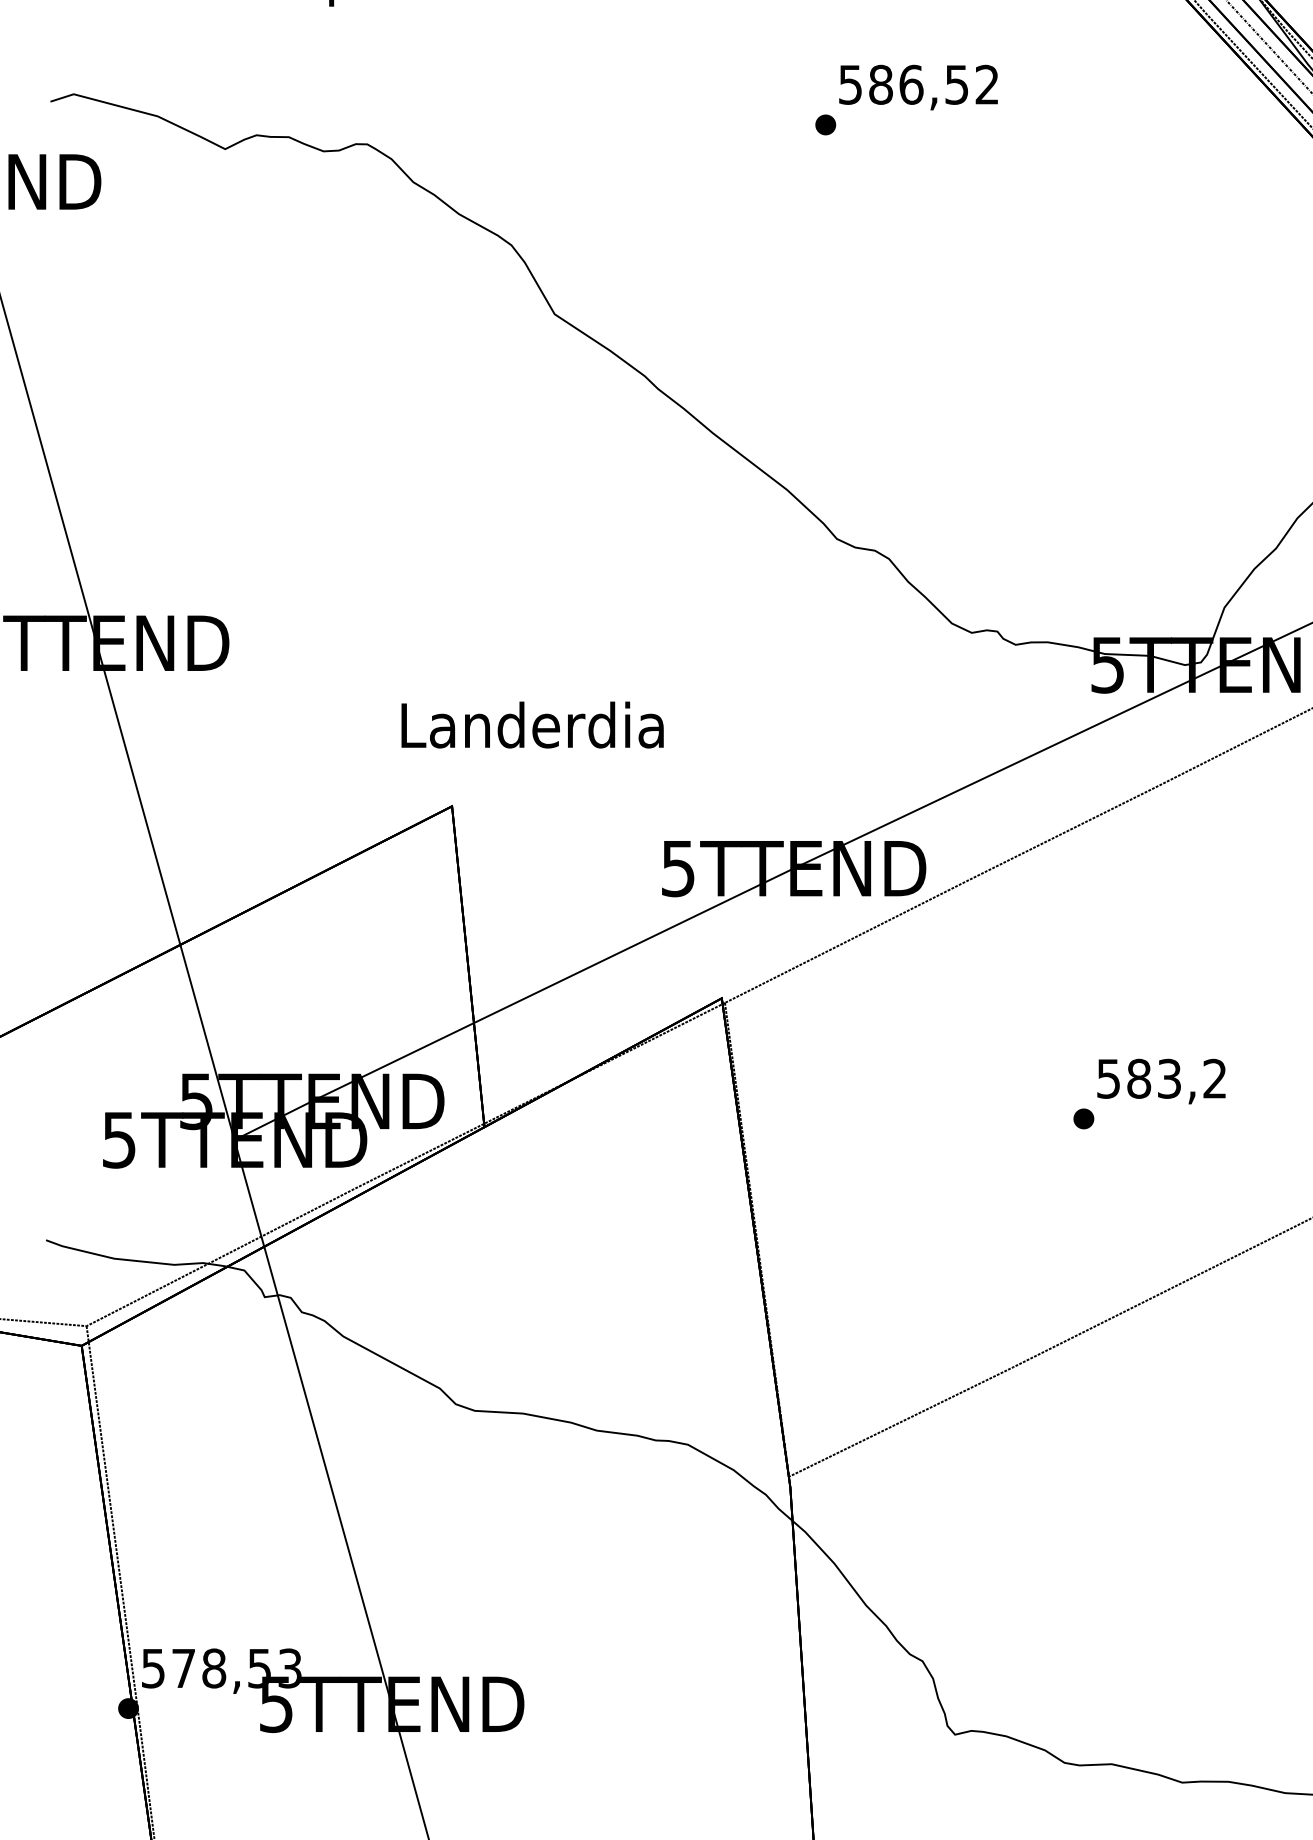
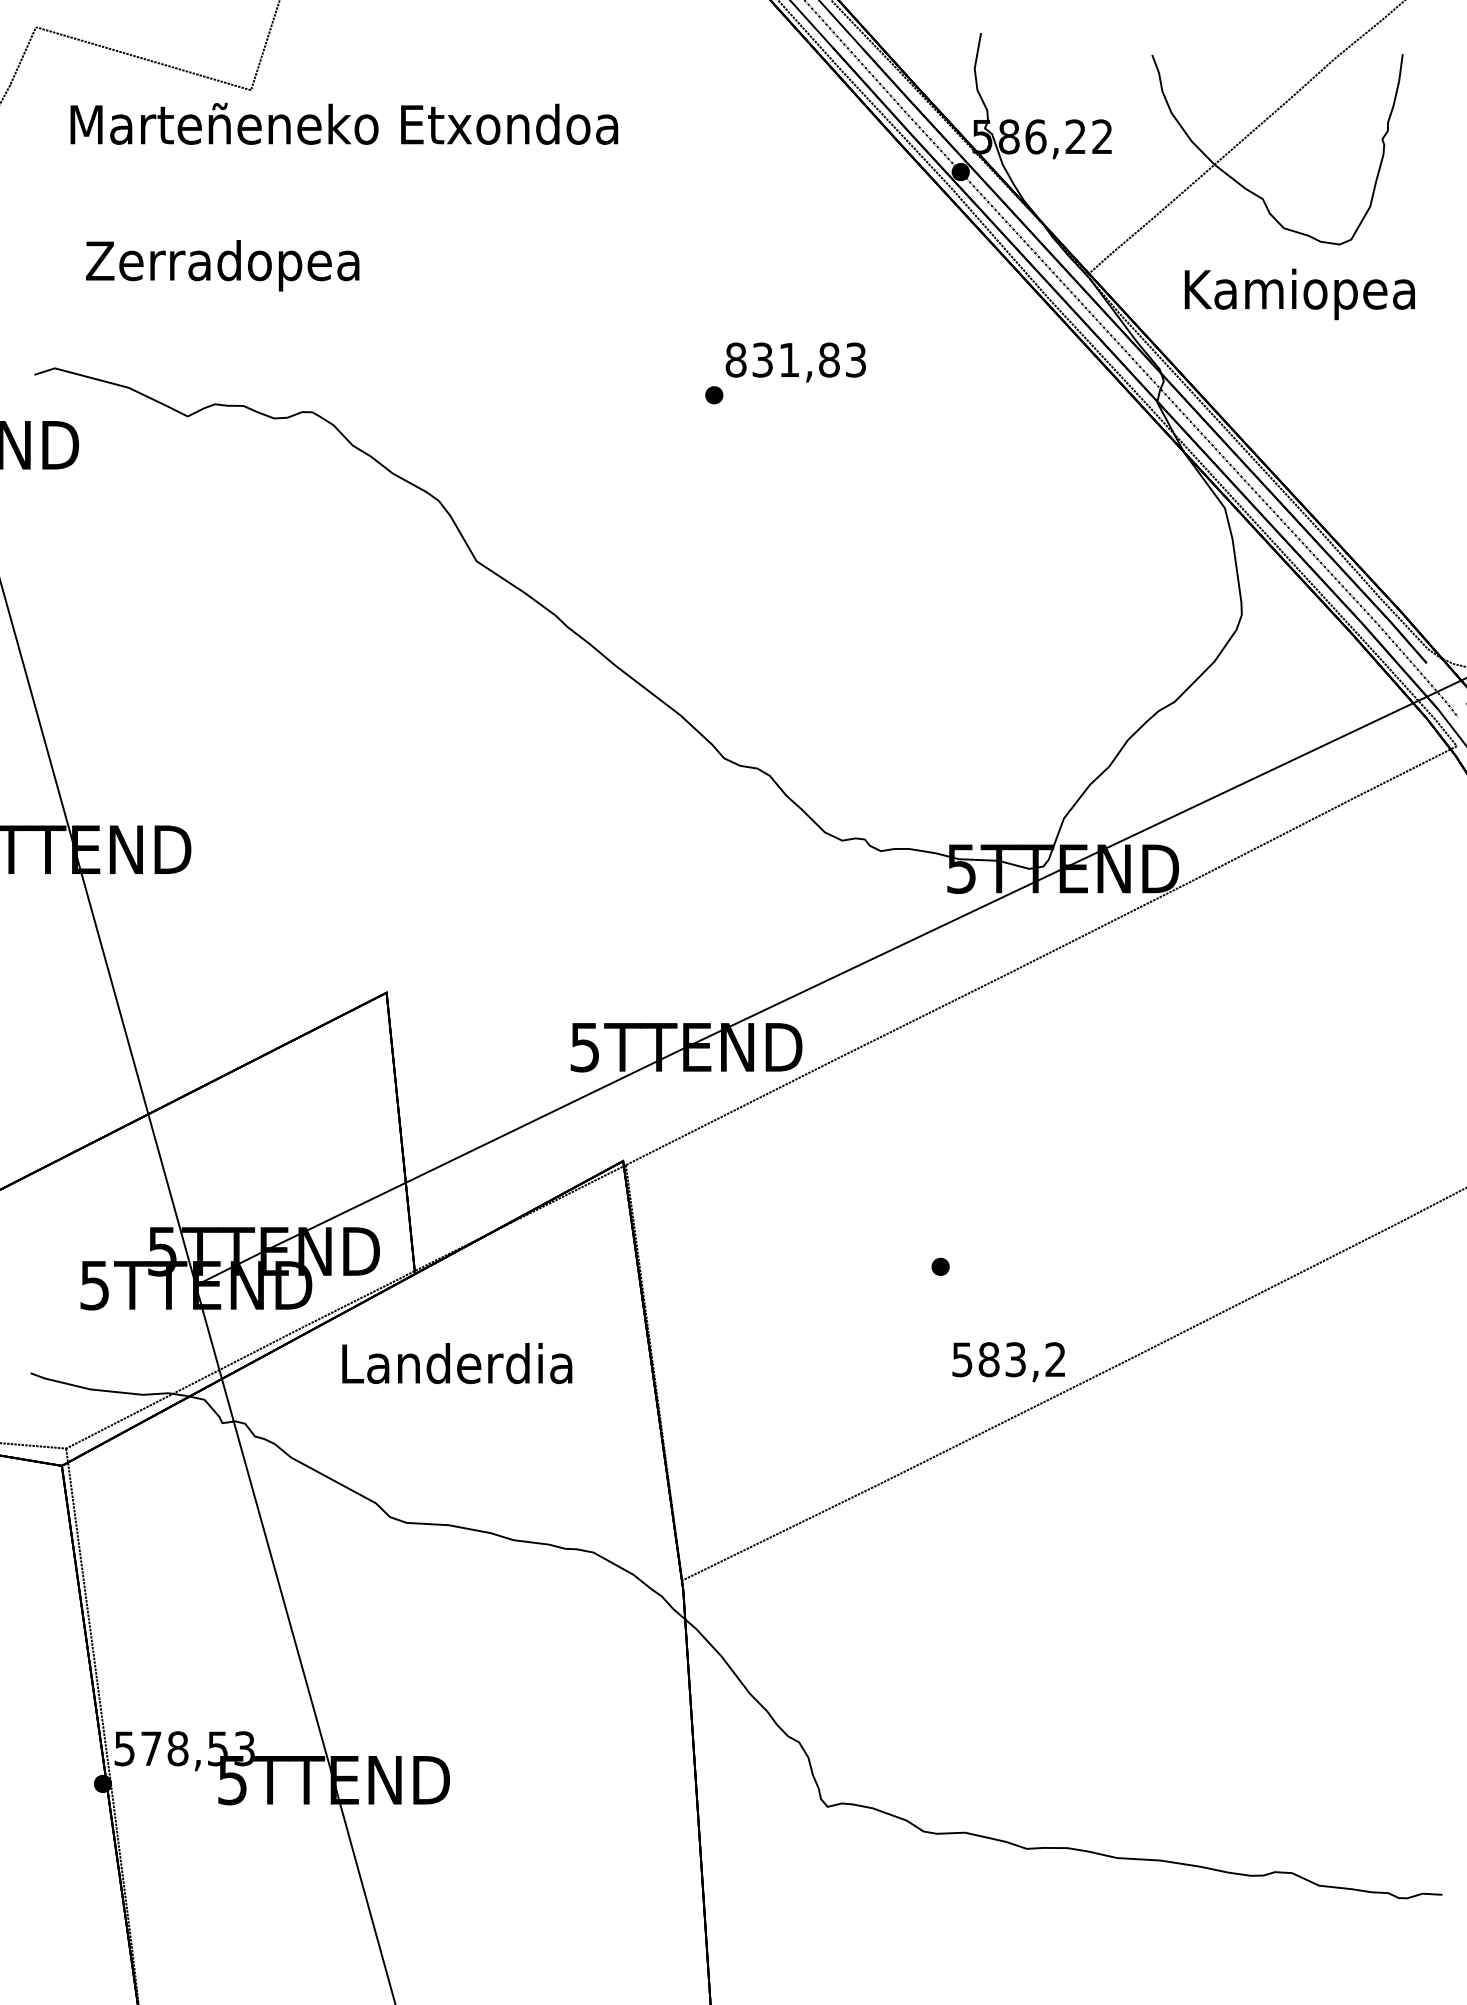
text: (918, 84) -> (795, 359), 586,52 -> 831,83
text: (532, 725) -> (457, 1363), moved
text: (1161, 1080) -> (1008, 1361), moved

